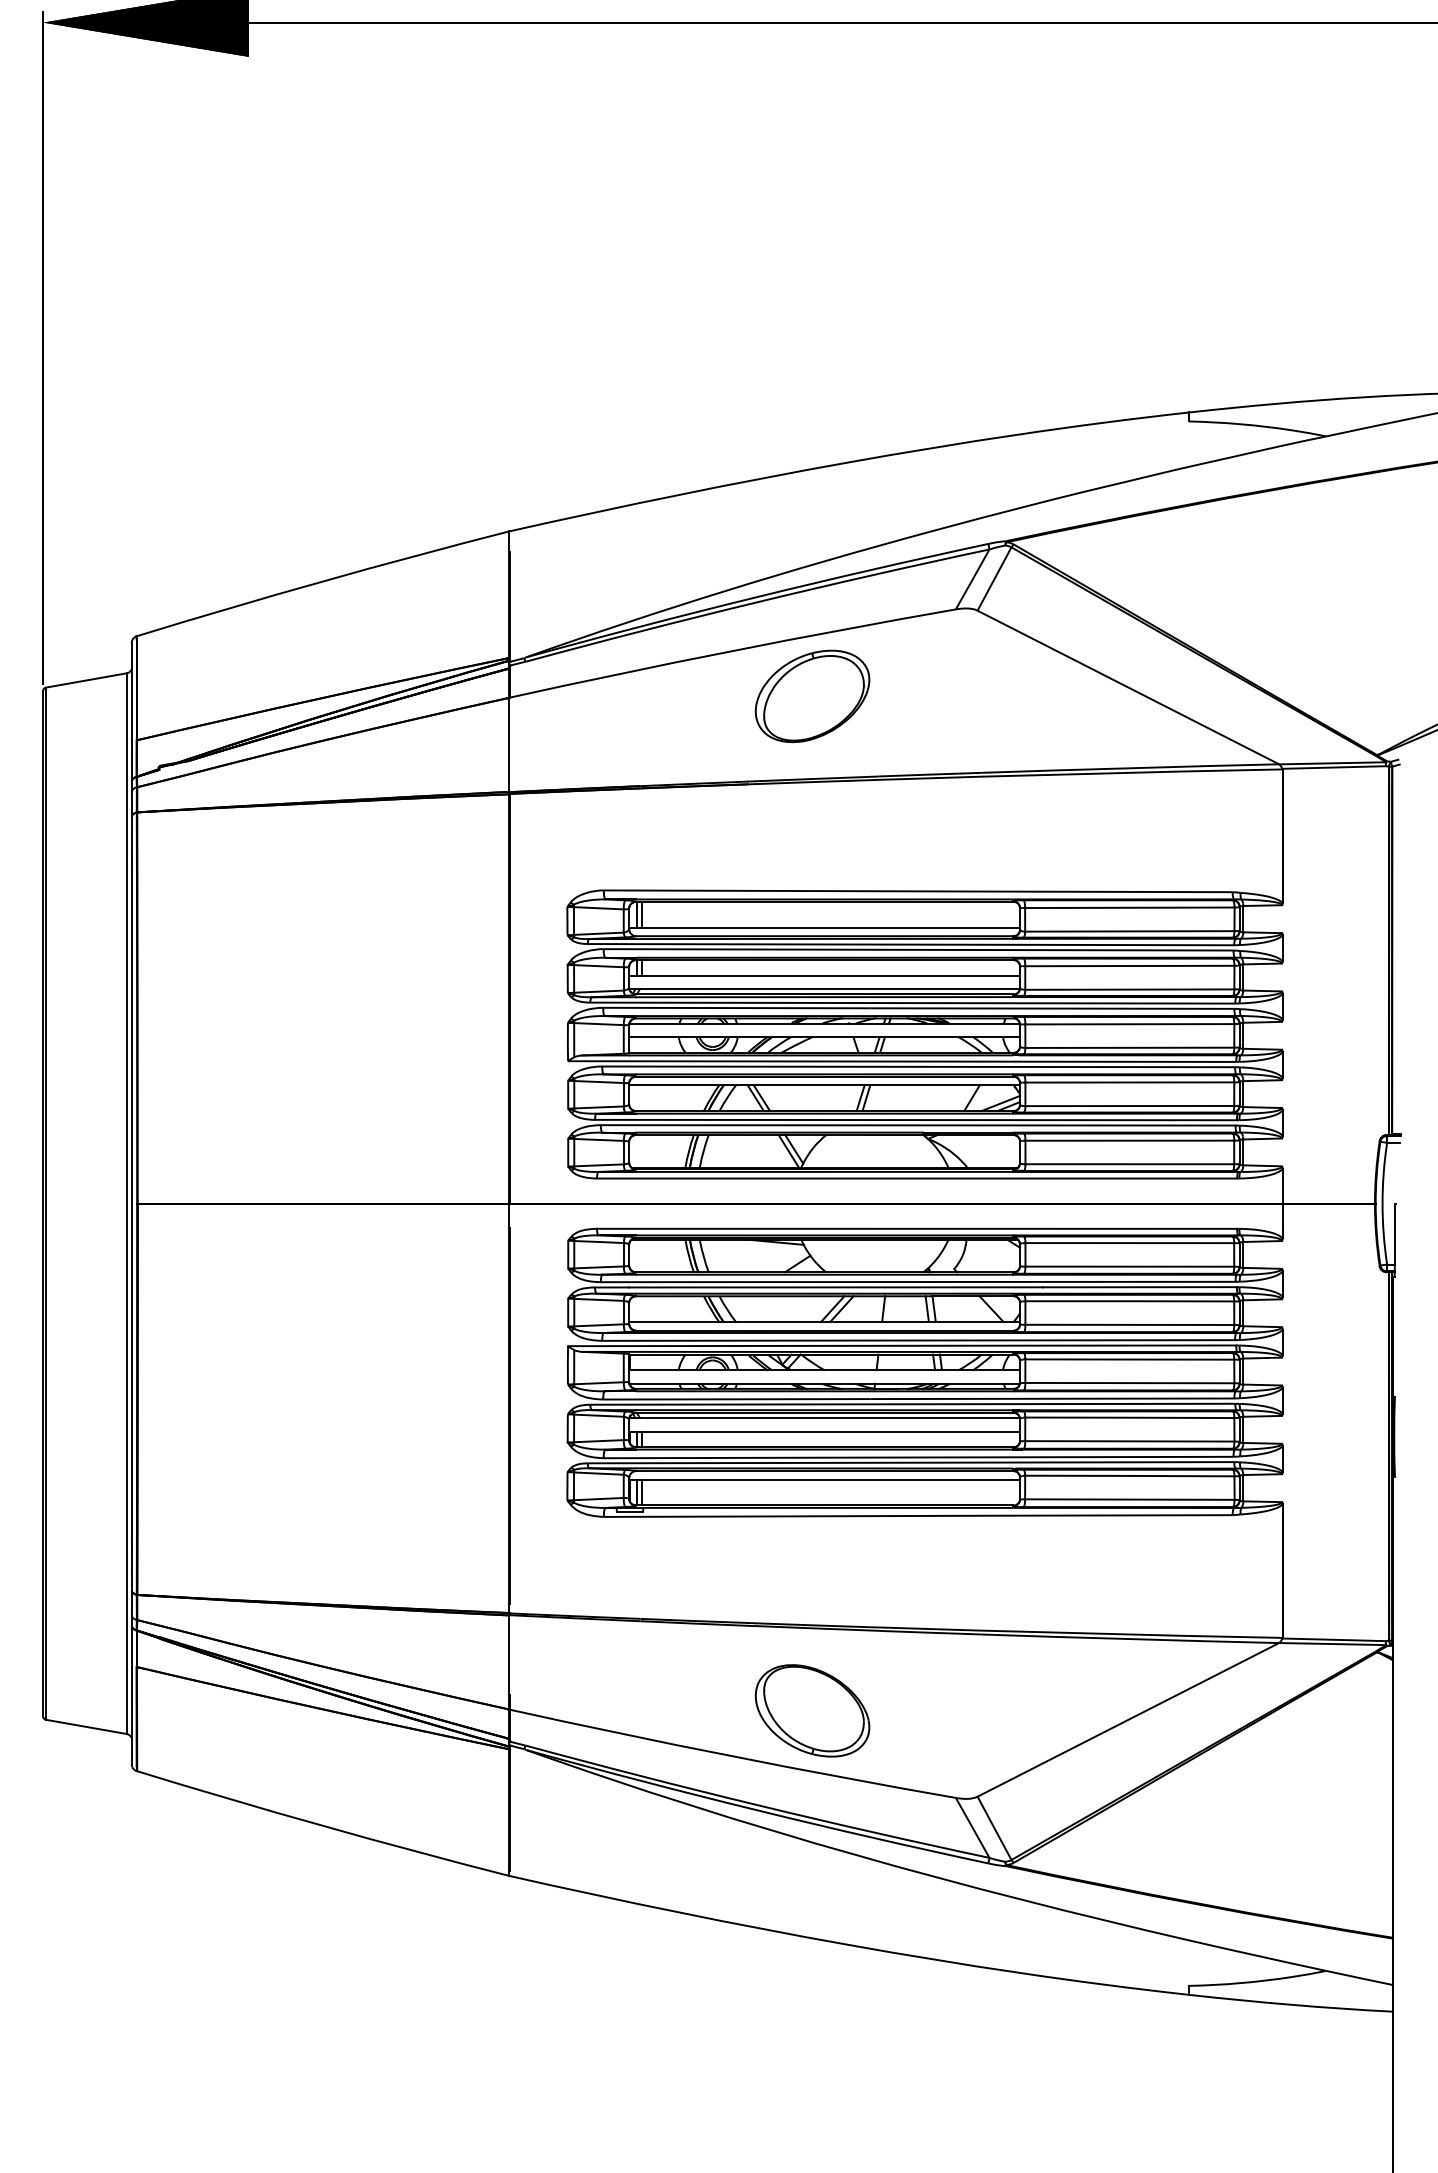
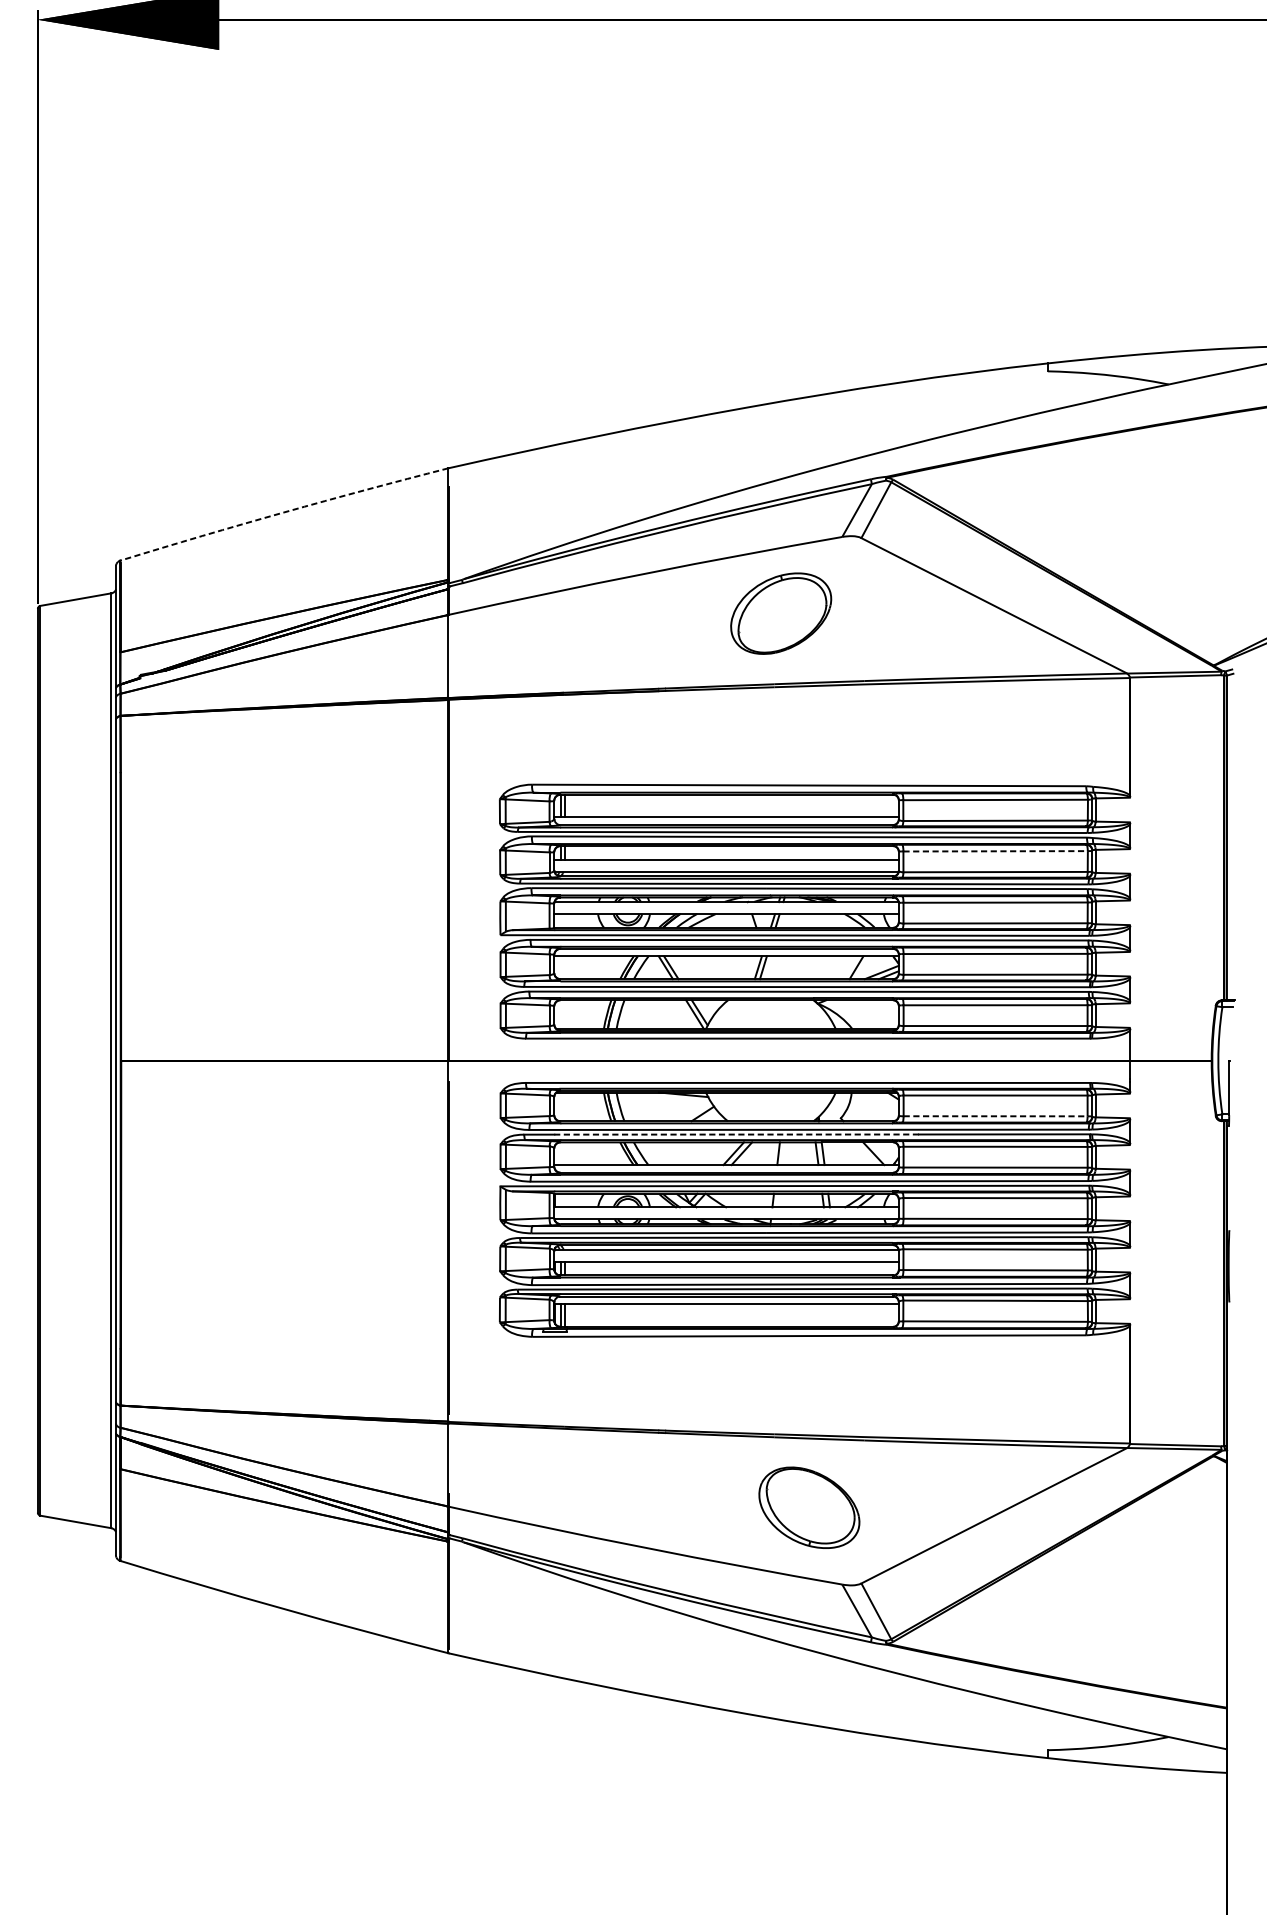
arc: (322, 581) -> (284, 512), solid -> dashed
part: (812, 696) -> (781, 613), moved
line: (1129, 966) -> (995, 851), solid -> dashed
line: (1130, 1266) -> (996, 1116), solid -> dashed
line: (836, 1287) -> (737, 1134), solid -> dashed
part: (812, 1710) -> (809, 1507), moved

